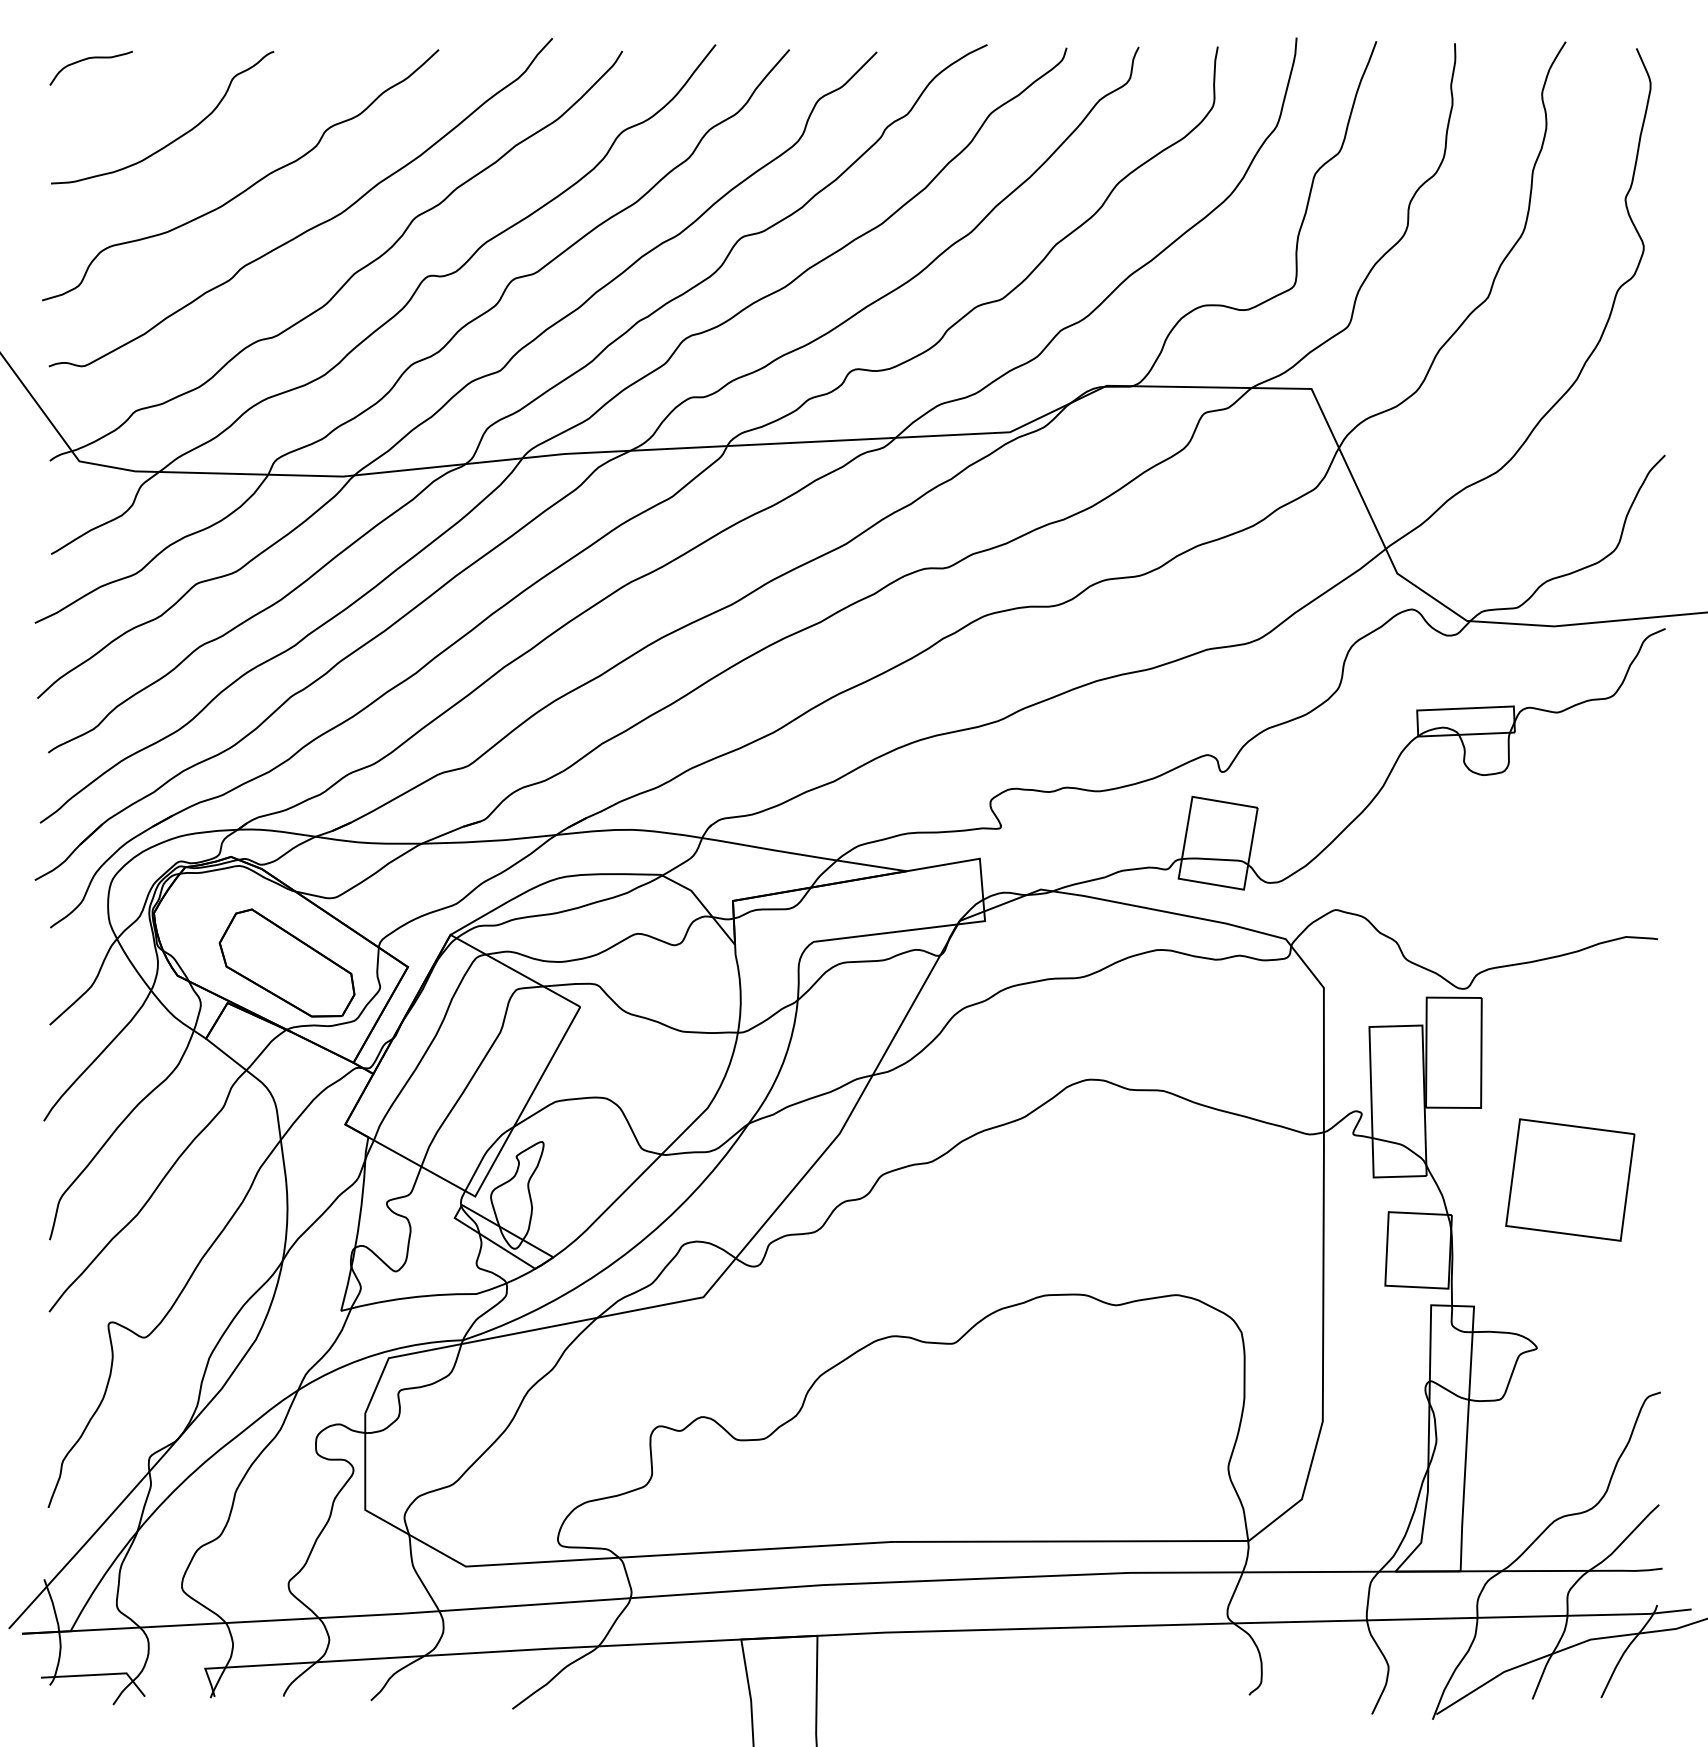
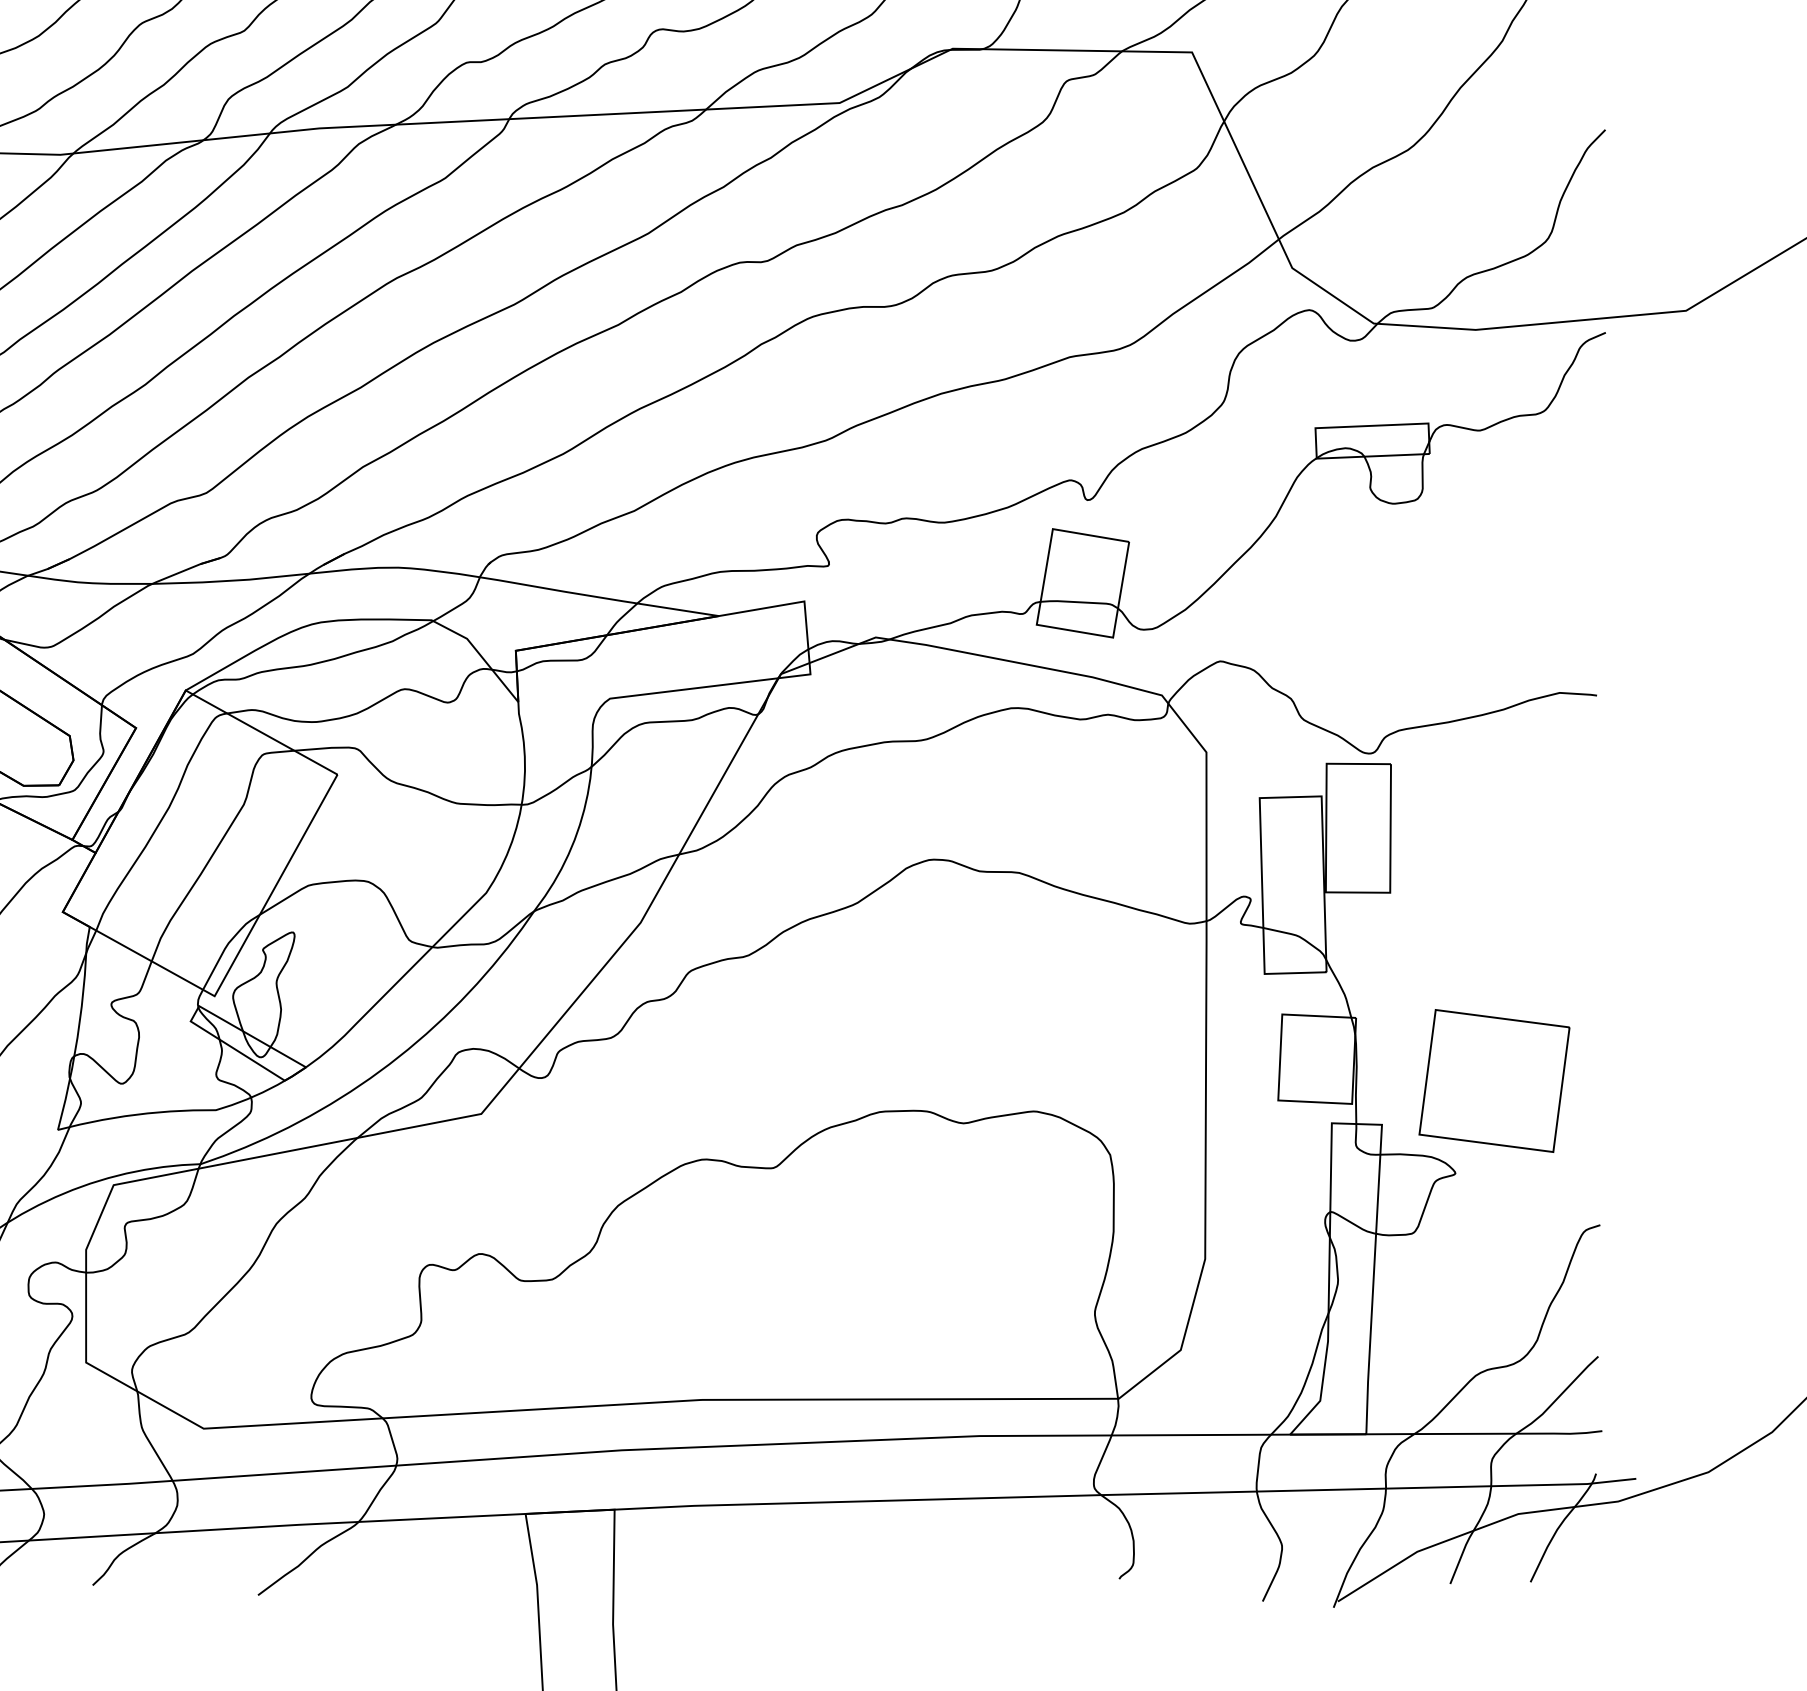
part: (1570, 1179) -> (1494, 1080), moved

